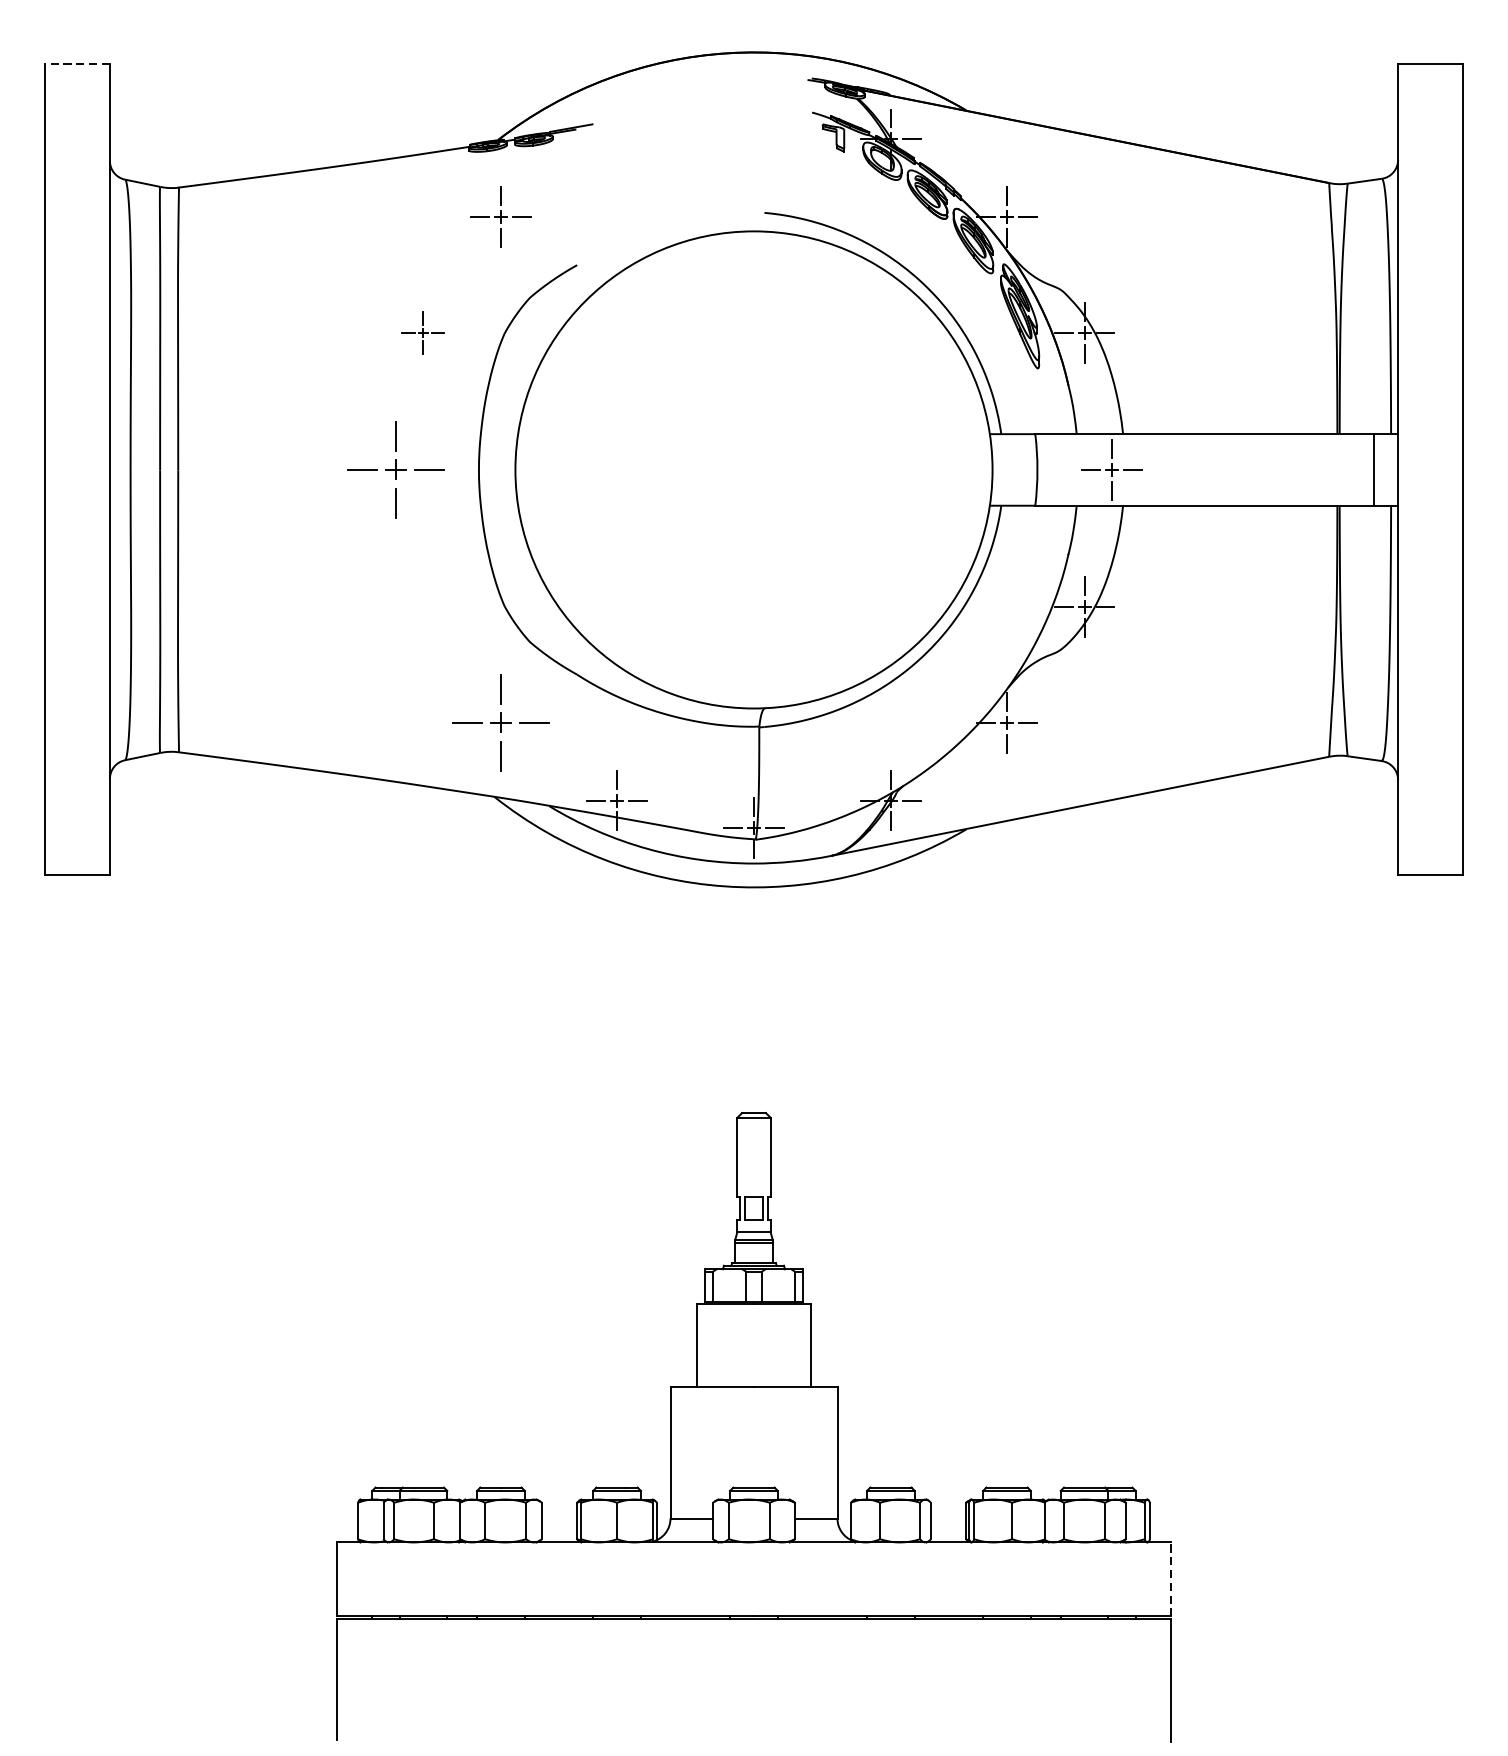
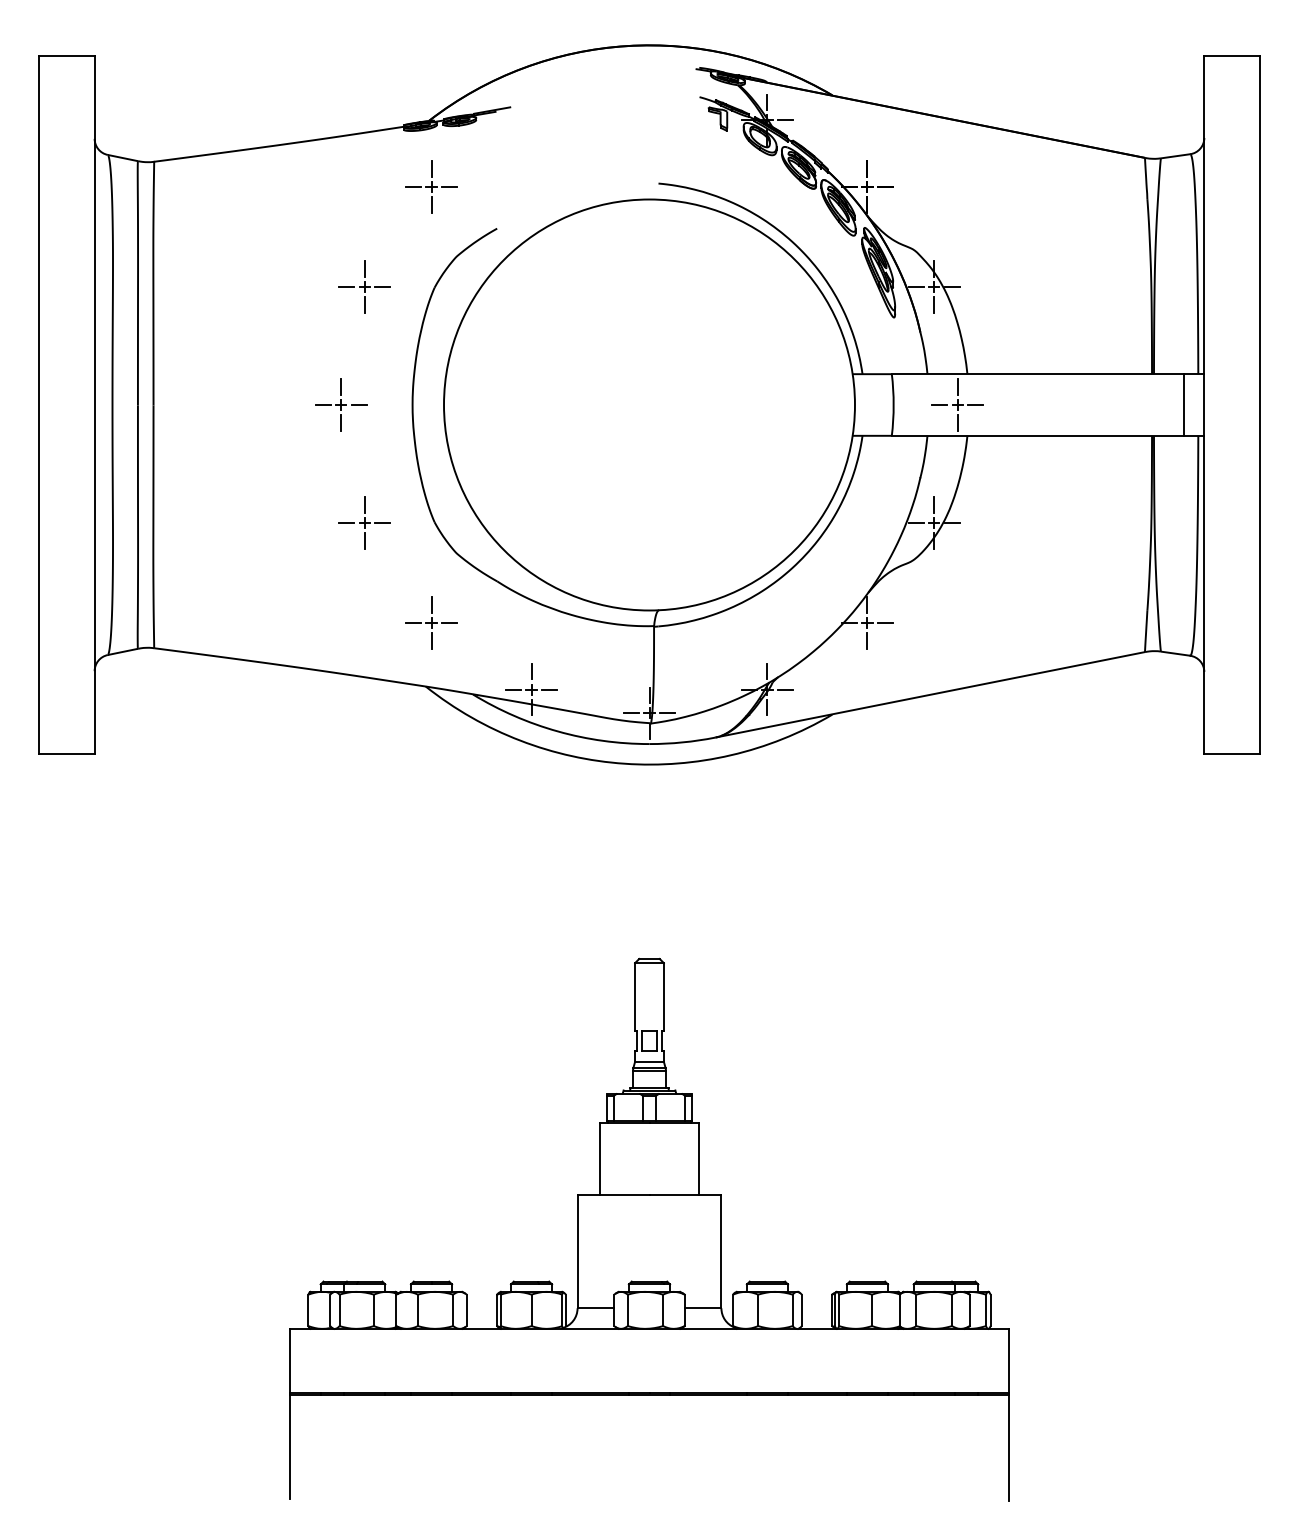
line: (77, 64) -> (66, 55), dashed -> solid
part: (423, 332) -> (364, 286), size x1.43
part: (396, 469) -> (341, 404), size x0.62
part: (423, 606) -> (364, 522), added
part: (500, 722) -> (431, 622), size x0.62
line: (1171, 1579) -> (1009, 1360), dashed -> solid

